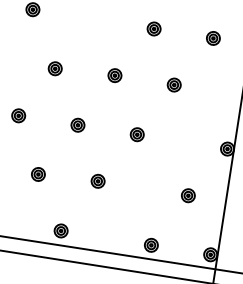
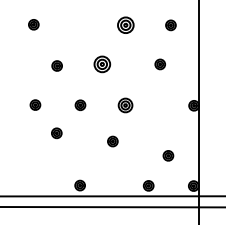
part: (153, 28) -> (125, 24), size x1.6
part: (114, 74) -> (101, 63), size x1.6
part: (173, 84) -> (159, 64), moved
part: (137, 134) -> (125, 105), size x1.4
part: (37, 174) -> (56, 133), moved
part: (97, 181) -> (112, 141), moved
part: (188, 195) -> (168, 155), moved

